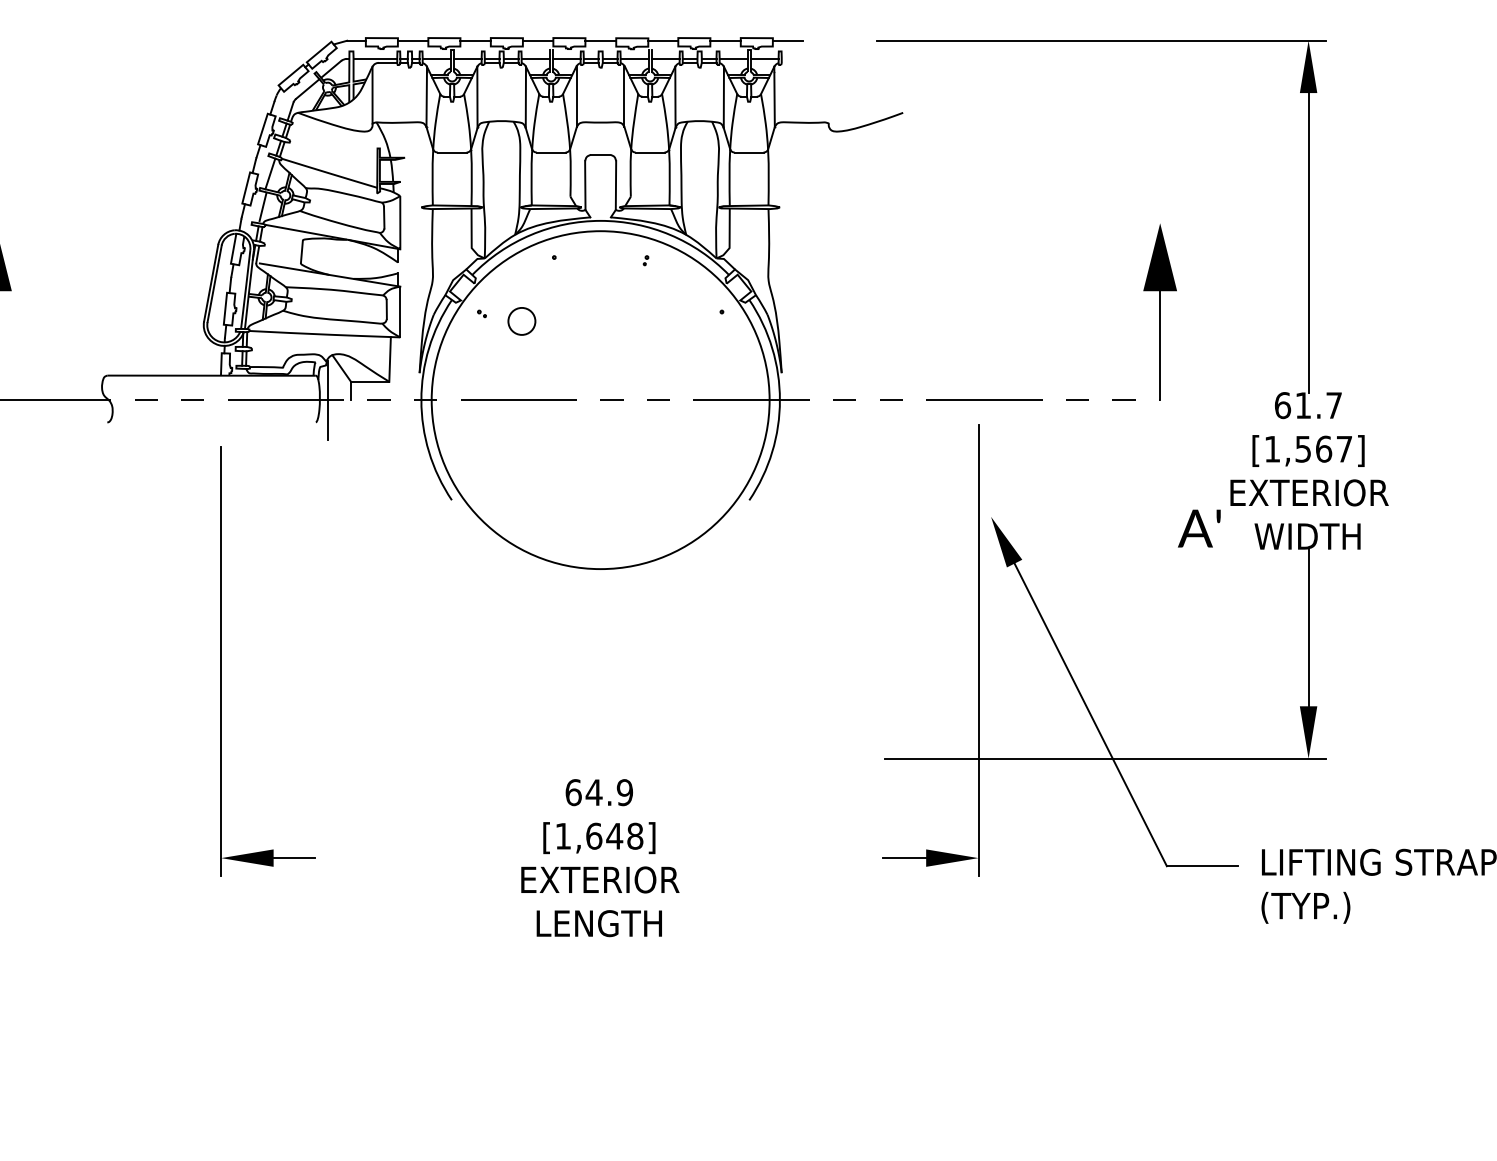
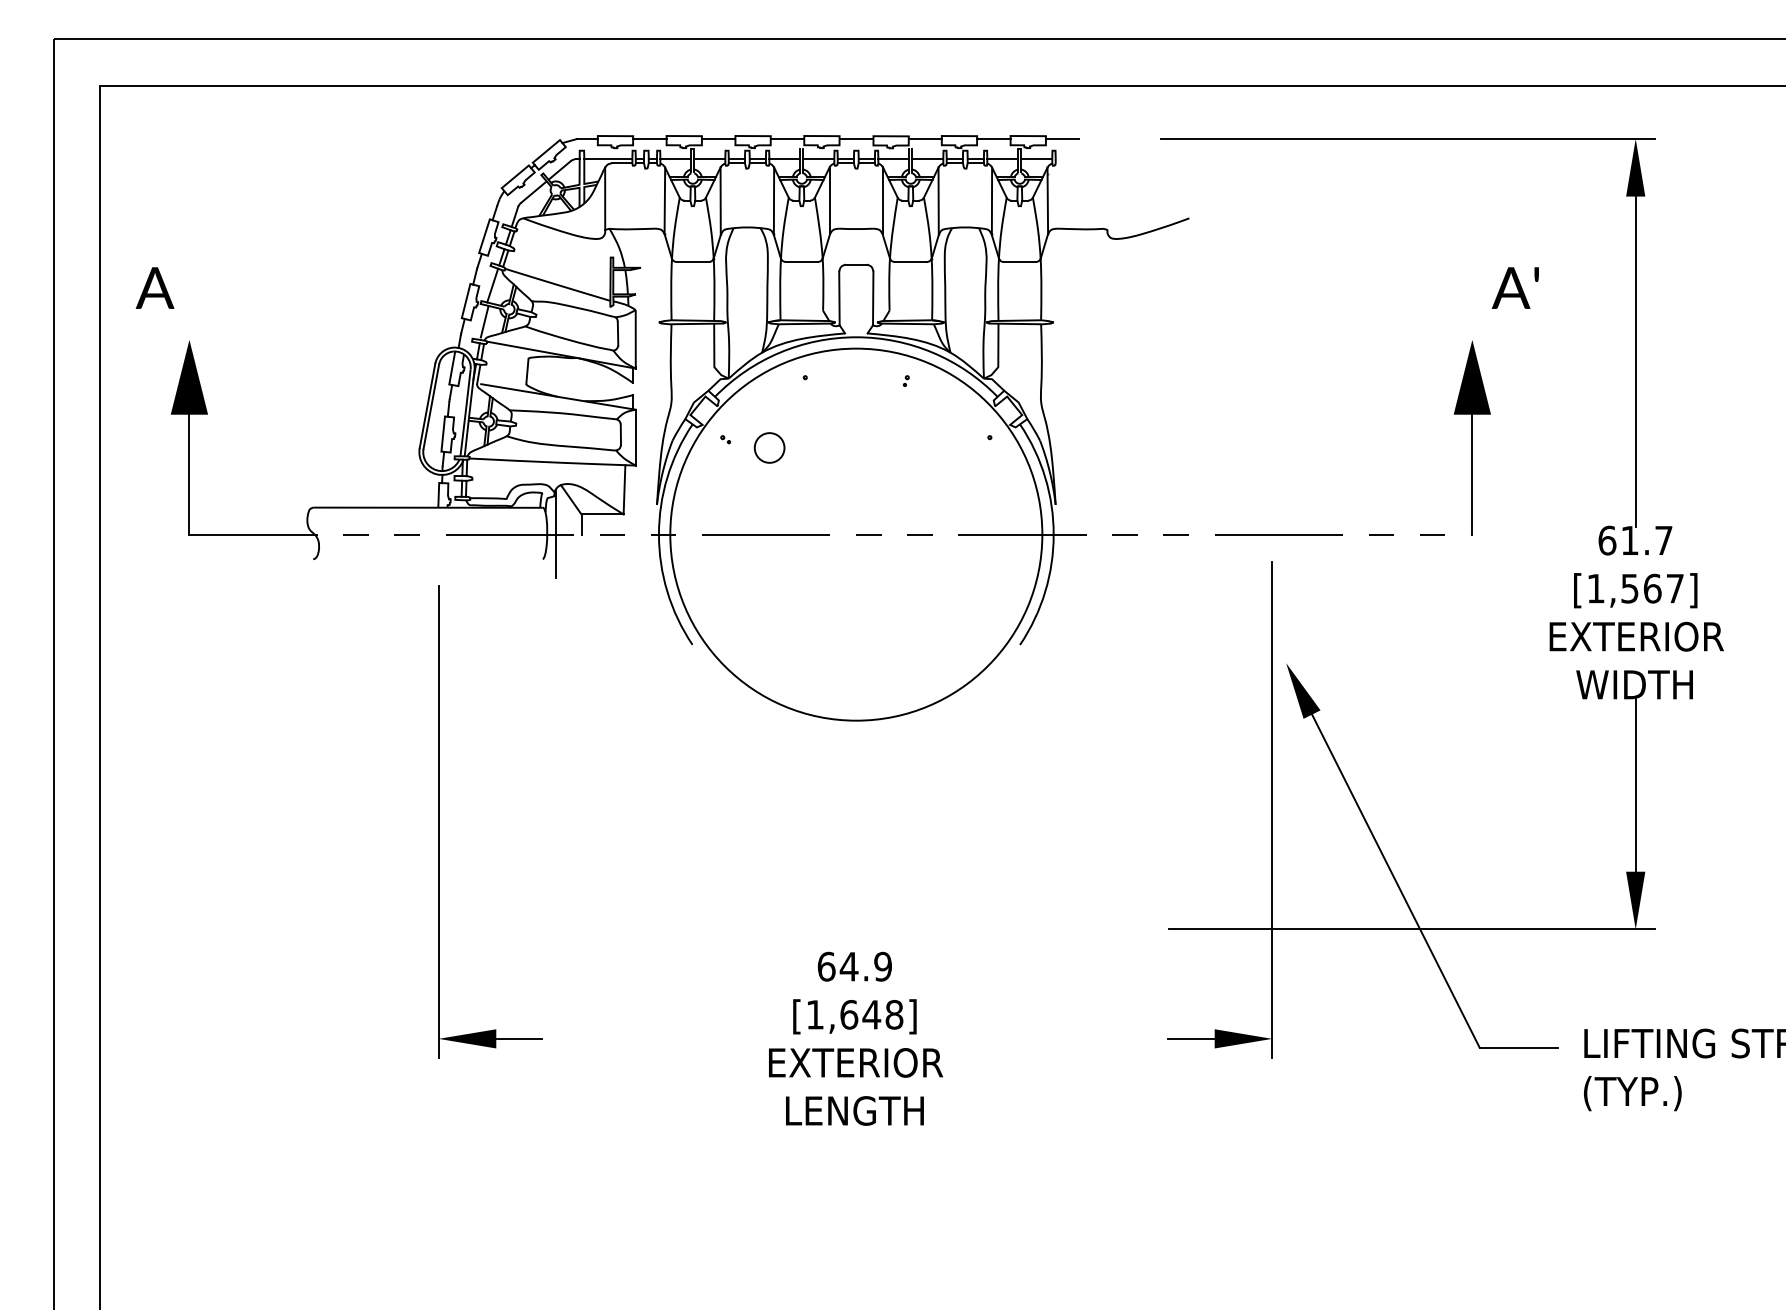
text: (1198, 528) -> (1514, 287), moved

